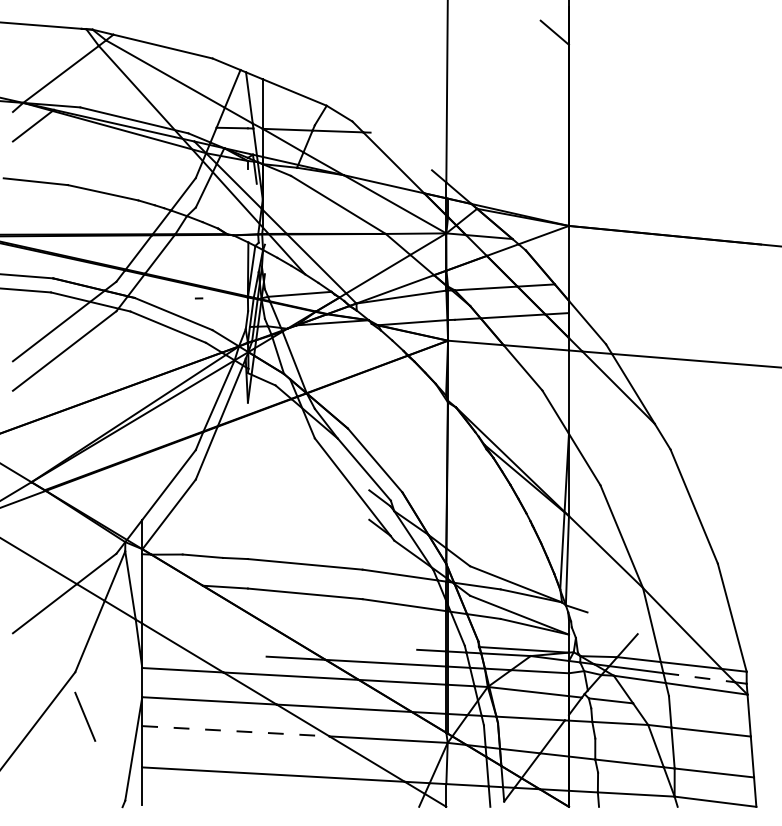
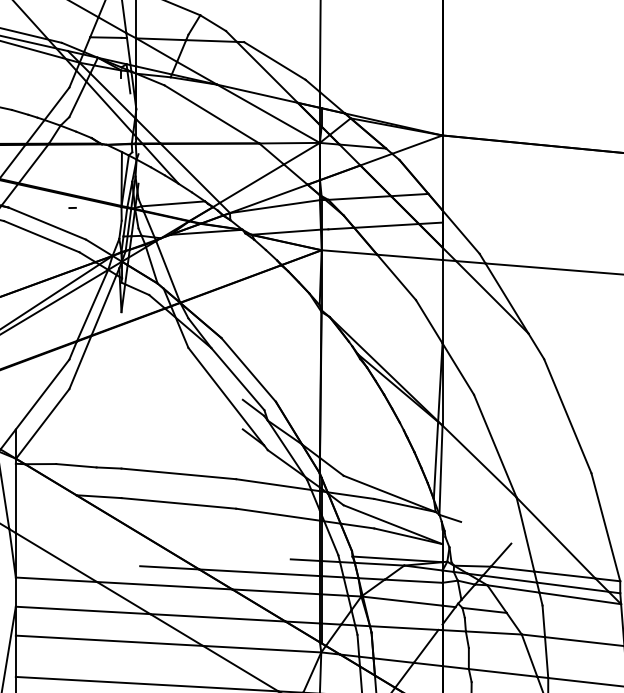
line: (401, 151) -> (275, 61), added
line: (699, 677) -> (573, 587), dashed -> solid
line: (235, 731) -> (109, 641), dashed -> solid

